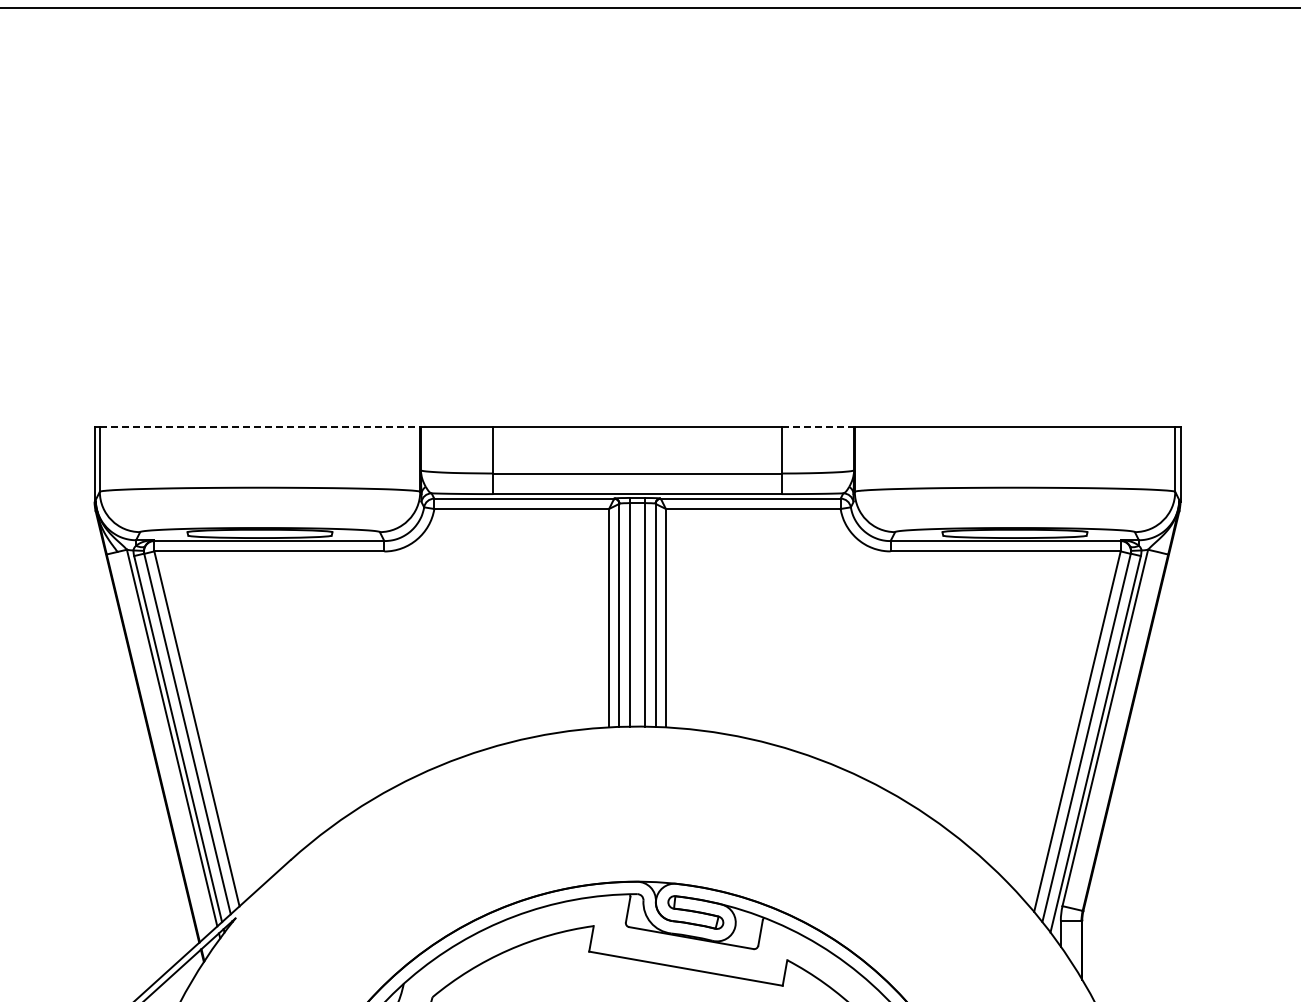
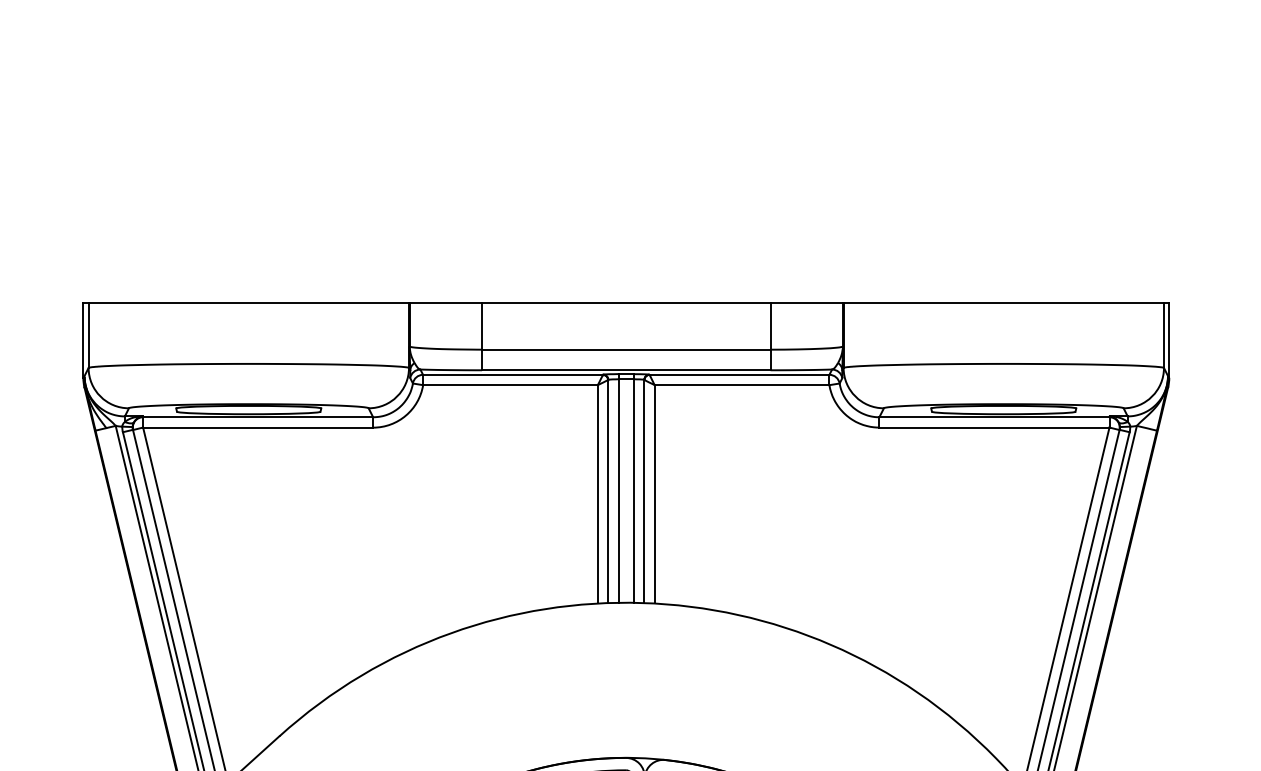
line: (260, 426) -> (249, 302), dashed -> solid
line: (818, 426) -> (807, 302), dashed -> solid

